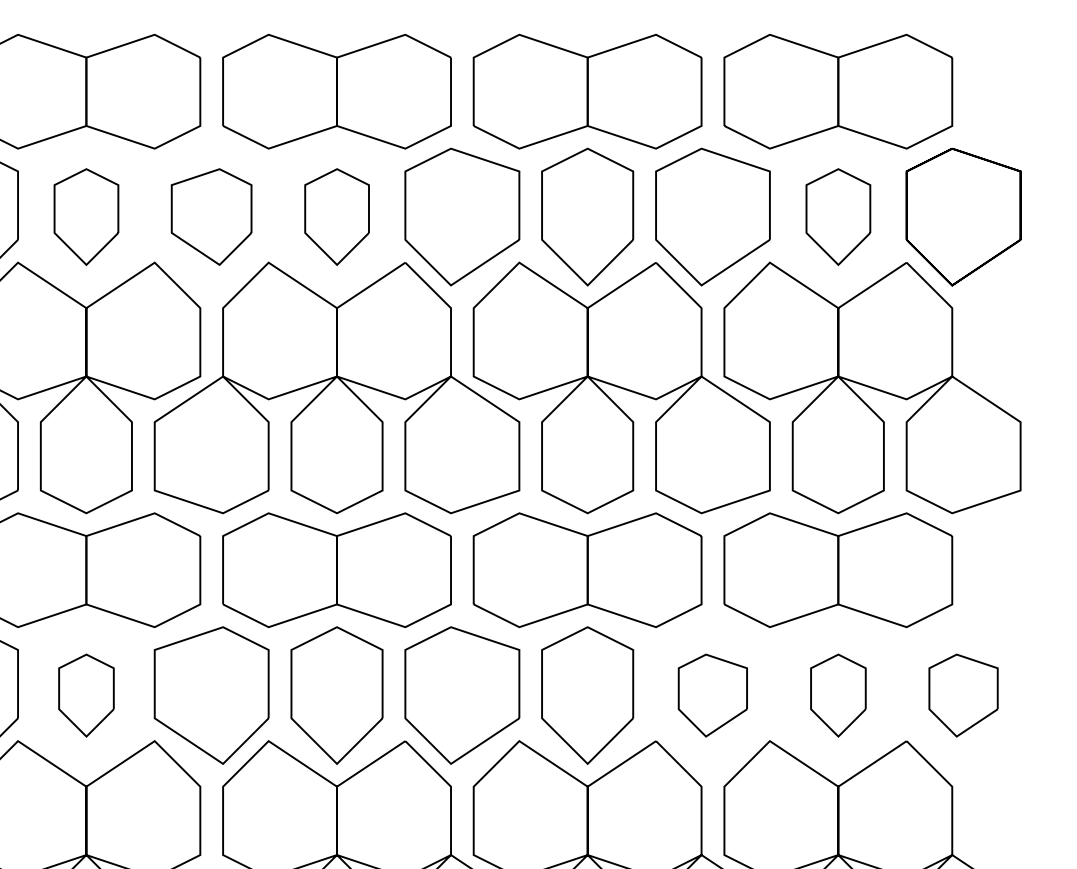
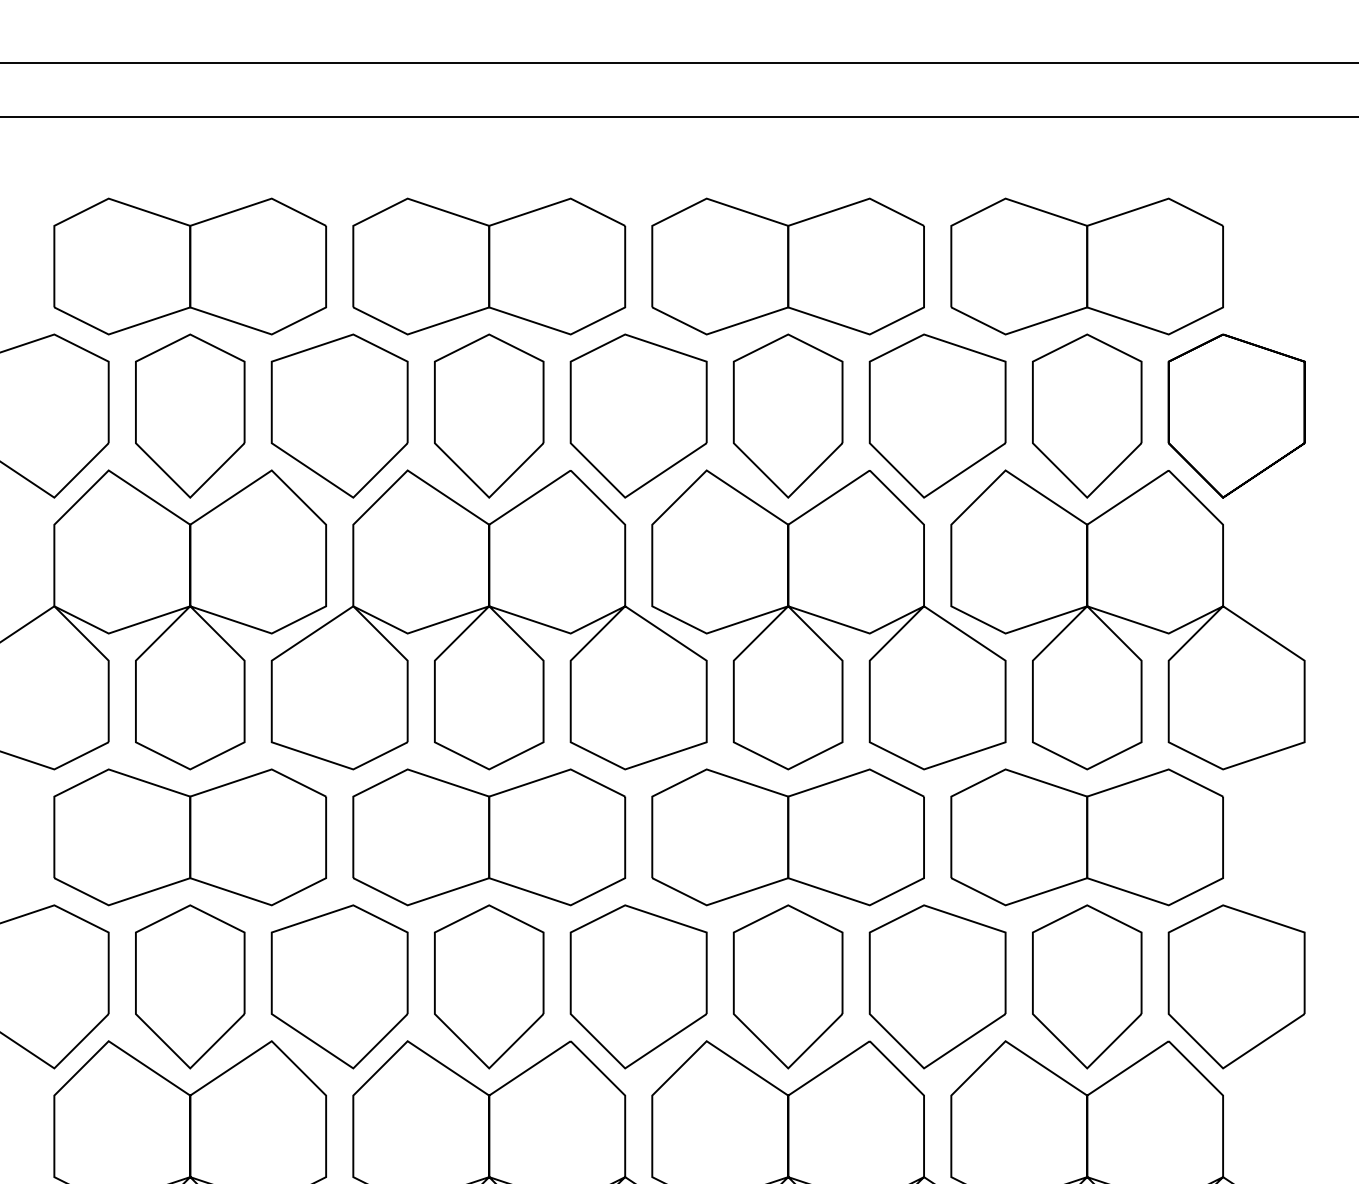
part: (86, 216) -> (190, 415), size x1.43
part: (211, 216) -> (339, 415), size x1.43
part: (337, 216) -> (489, 415), size x1.43
part: (838, 216) -> (1087, 415), size x1.43
part: (86, 695) -> (190, 986), size x1.67
part: (712, 695) -> (937, 986), size x1.67
part: (838, 695) -> (1087, 986), size x1.67
part: (963, 695) -> (1236, 986), size x1.67

